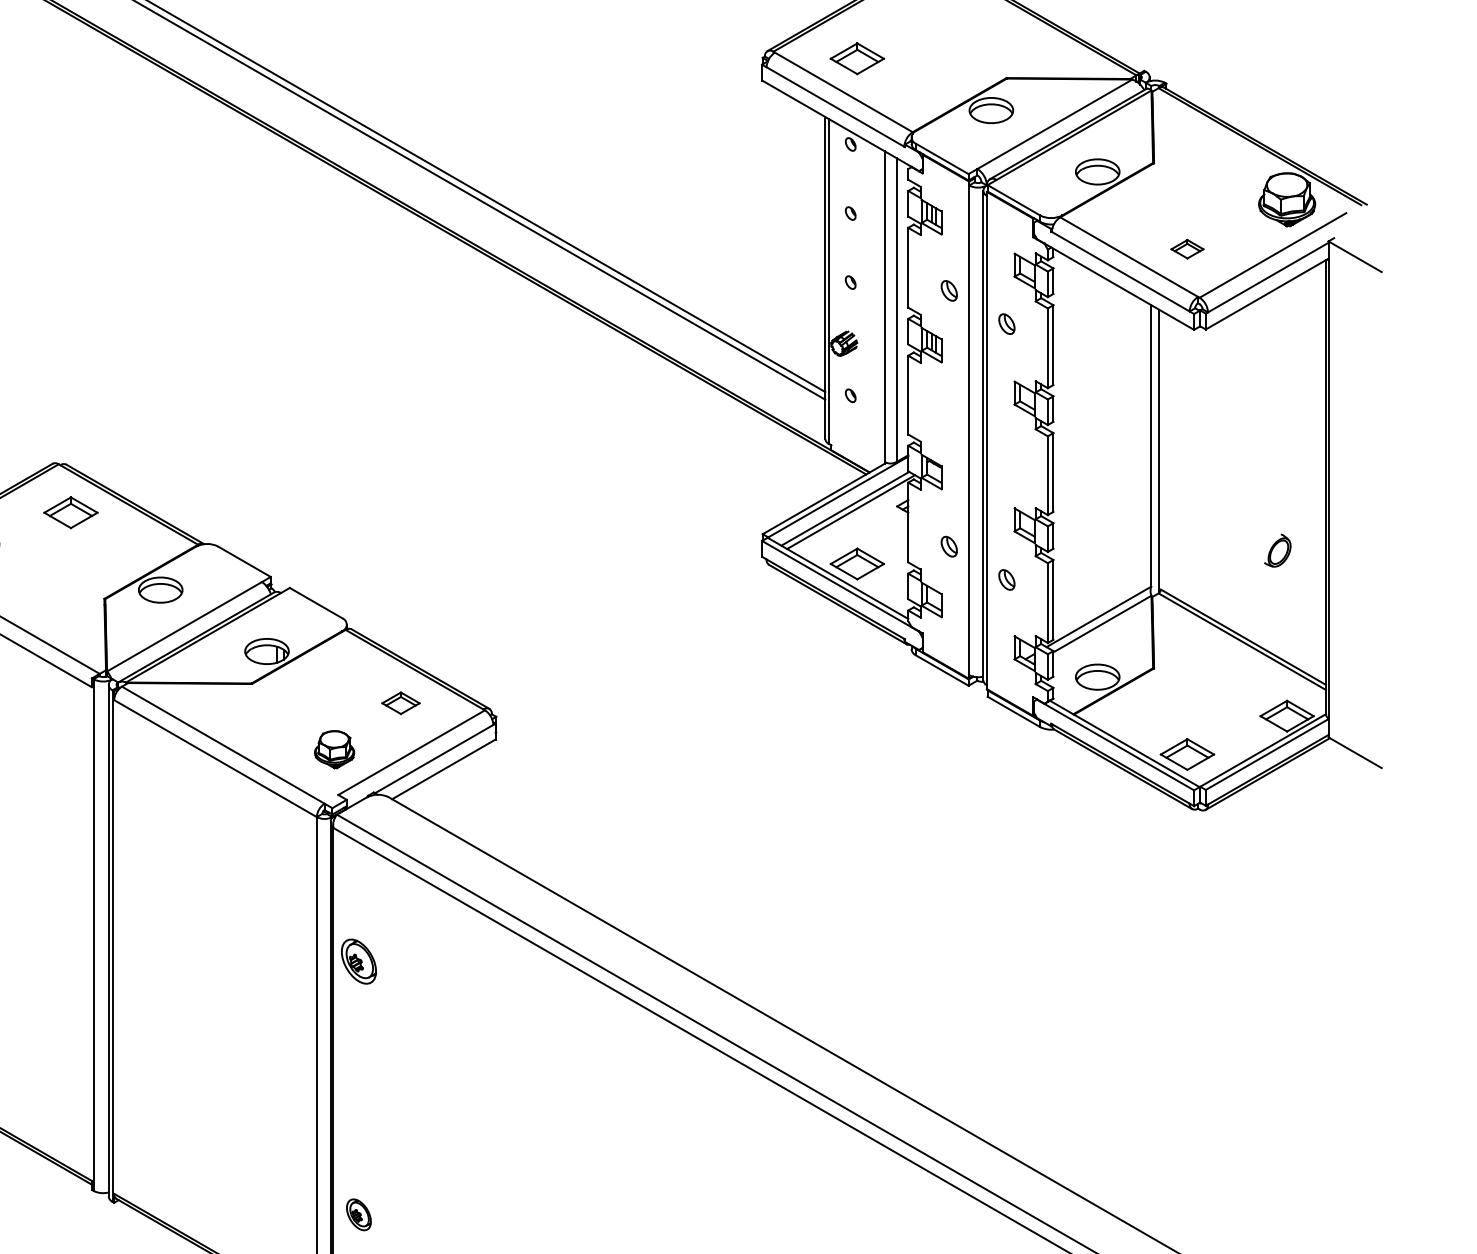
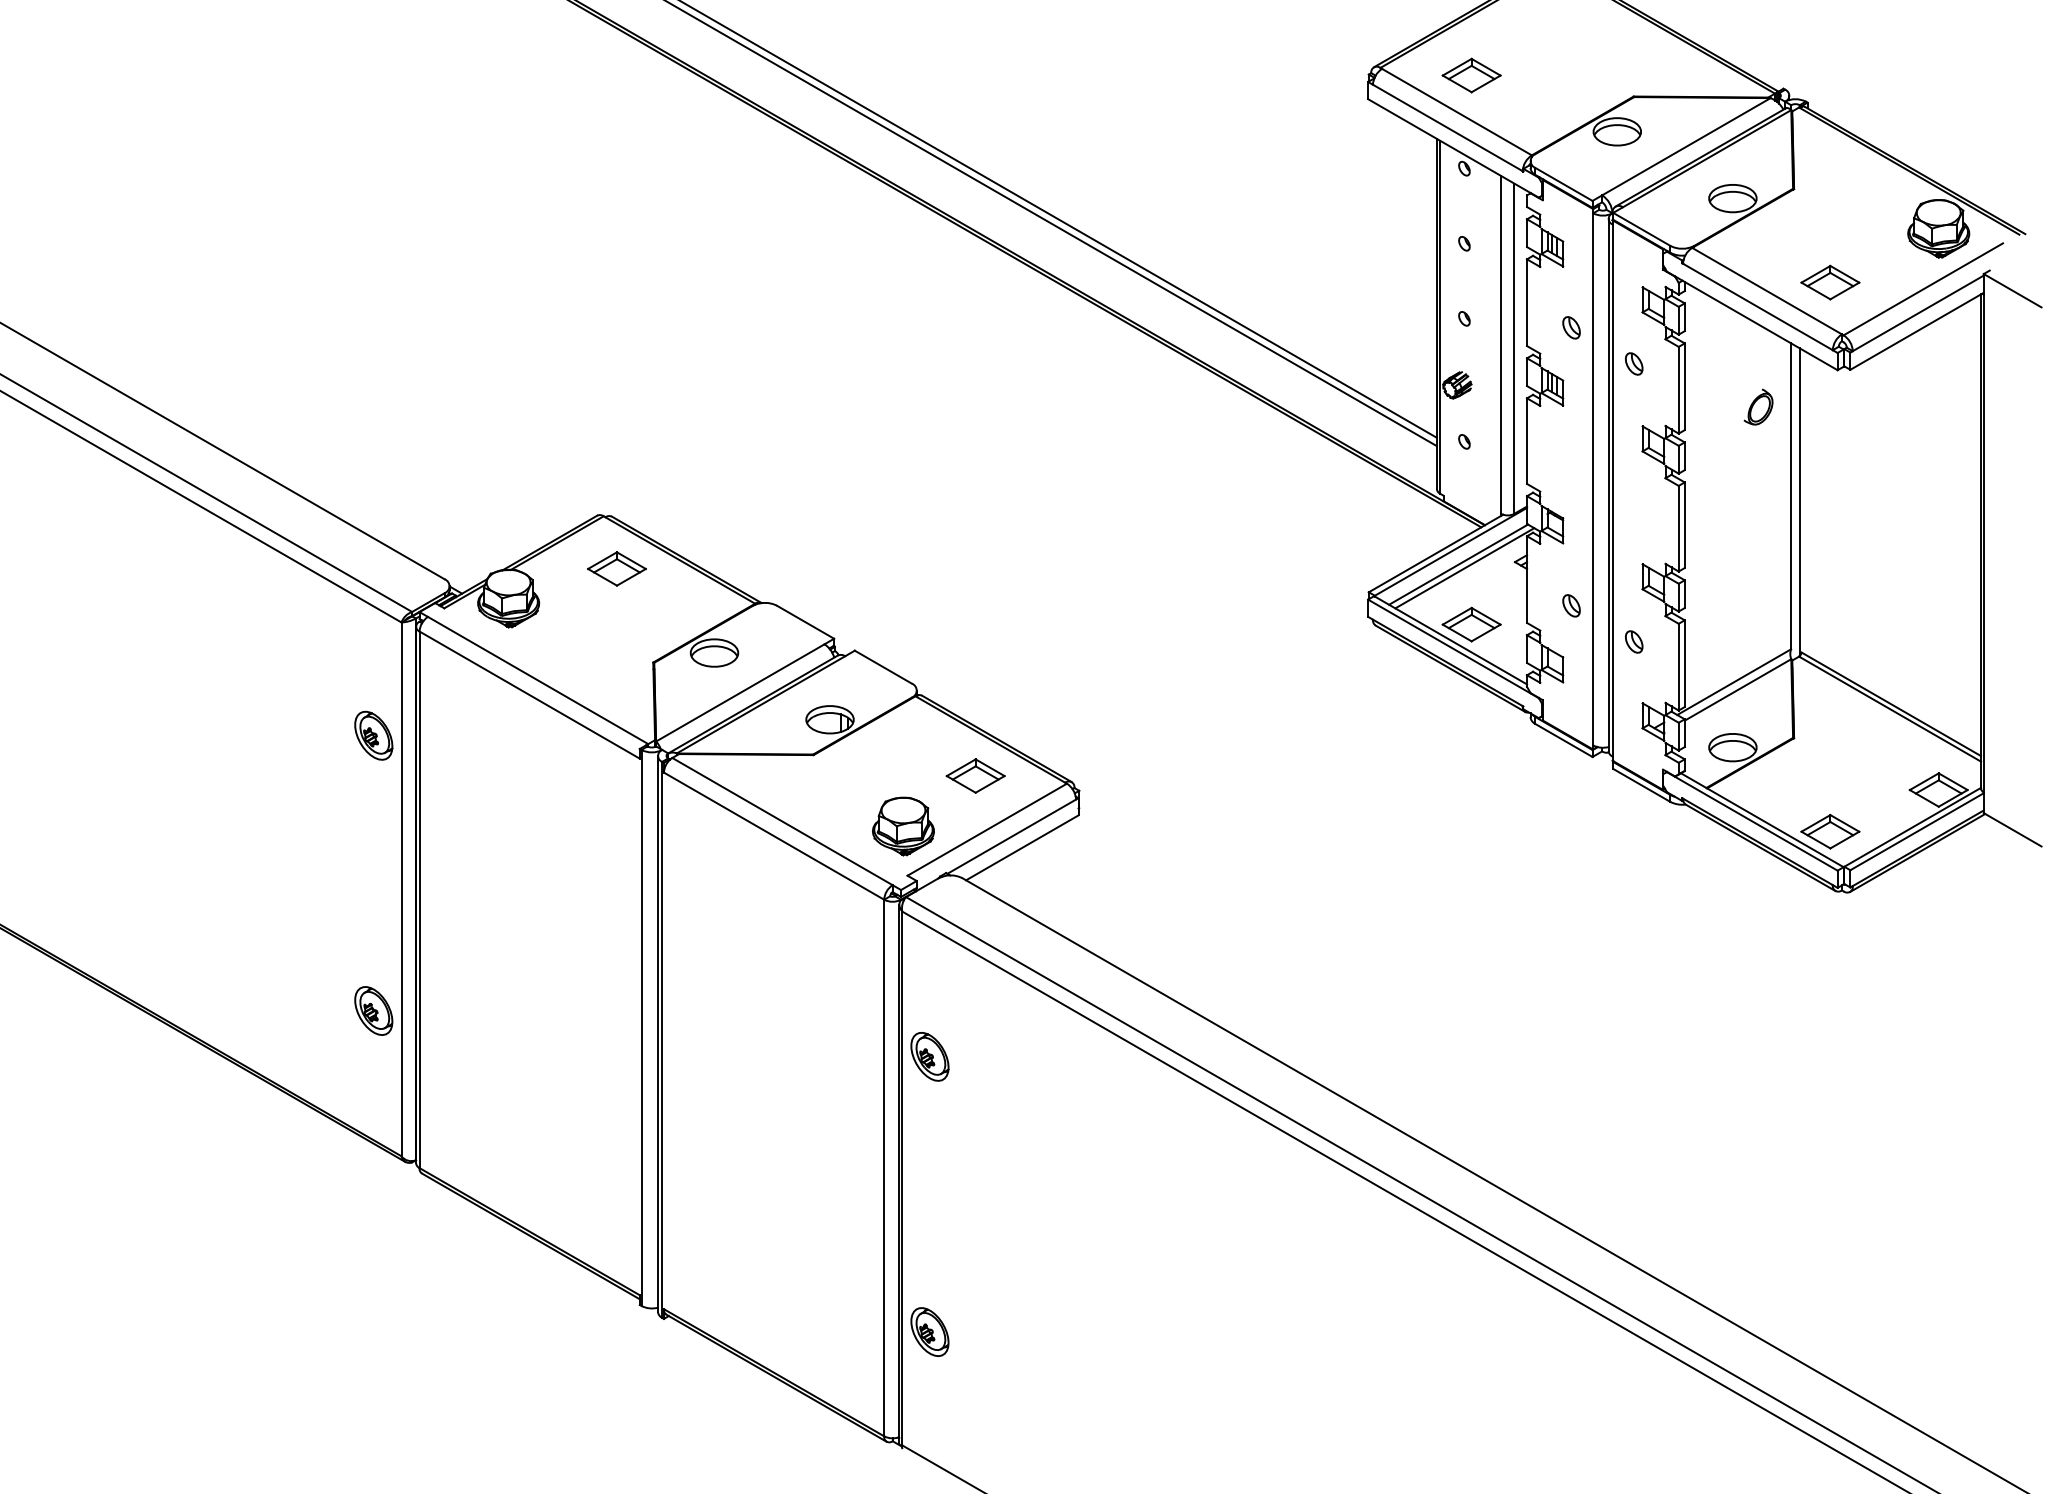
part: (1187, 249) -> (1830, 282), size x1.67
part: (1277, 550) -> (1758, 406), moved
part: (400, 702) -> (975, 775), size x1.43
part: (334, 749) -> (903, 826), size x1.43
part: (358, 1214) -> (929, 1331), size x1.43

